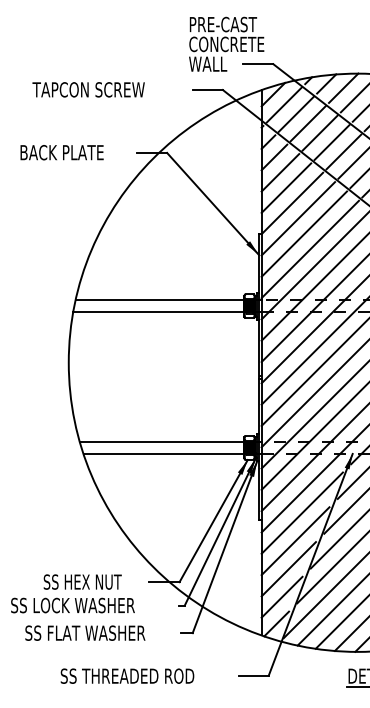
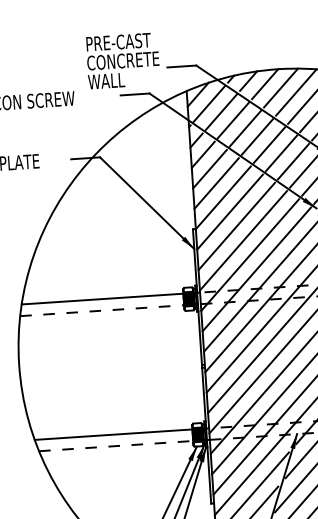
text: (226, 43) -> (122, 60), moved
line: (167, 312) -> (110, 310), solid -> dashed
line: (173, 453) -> (125, 445), solid -> dashed

